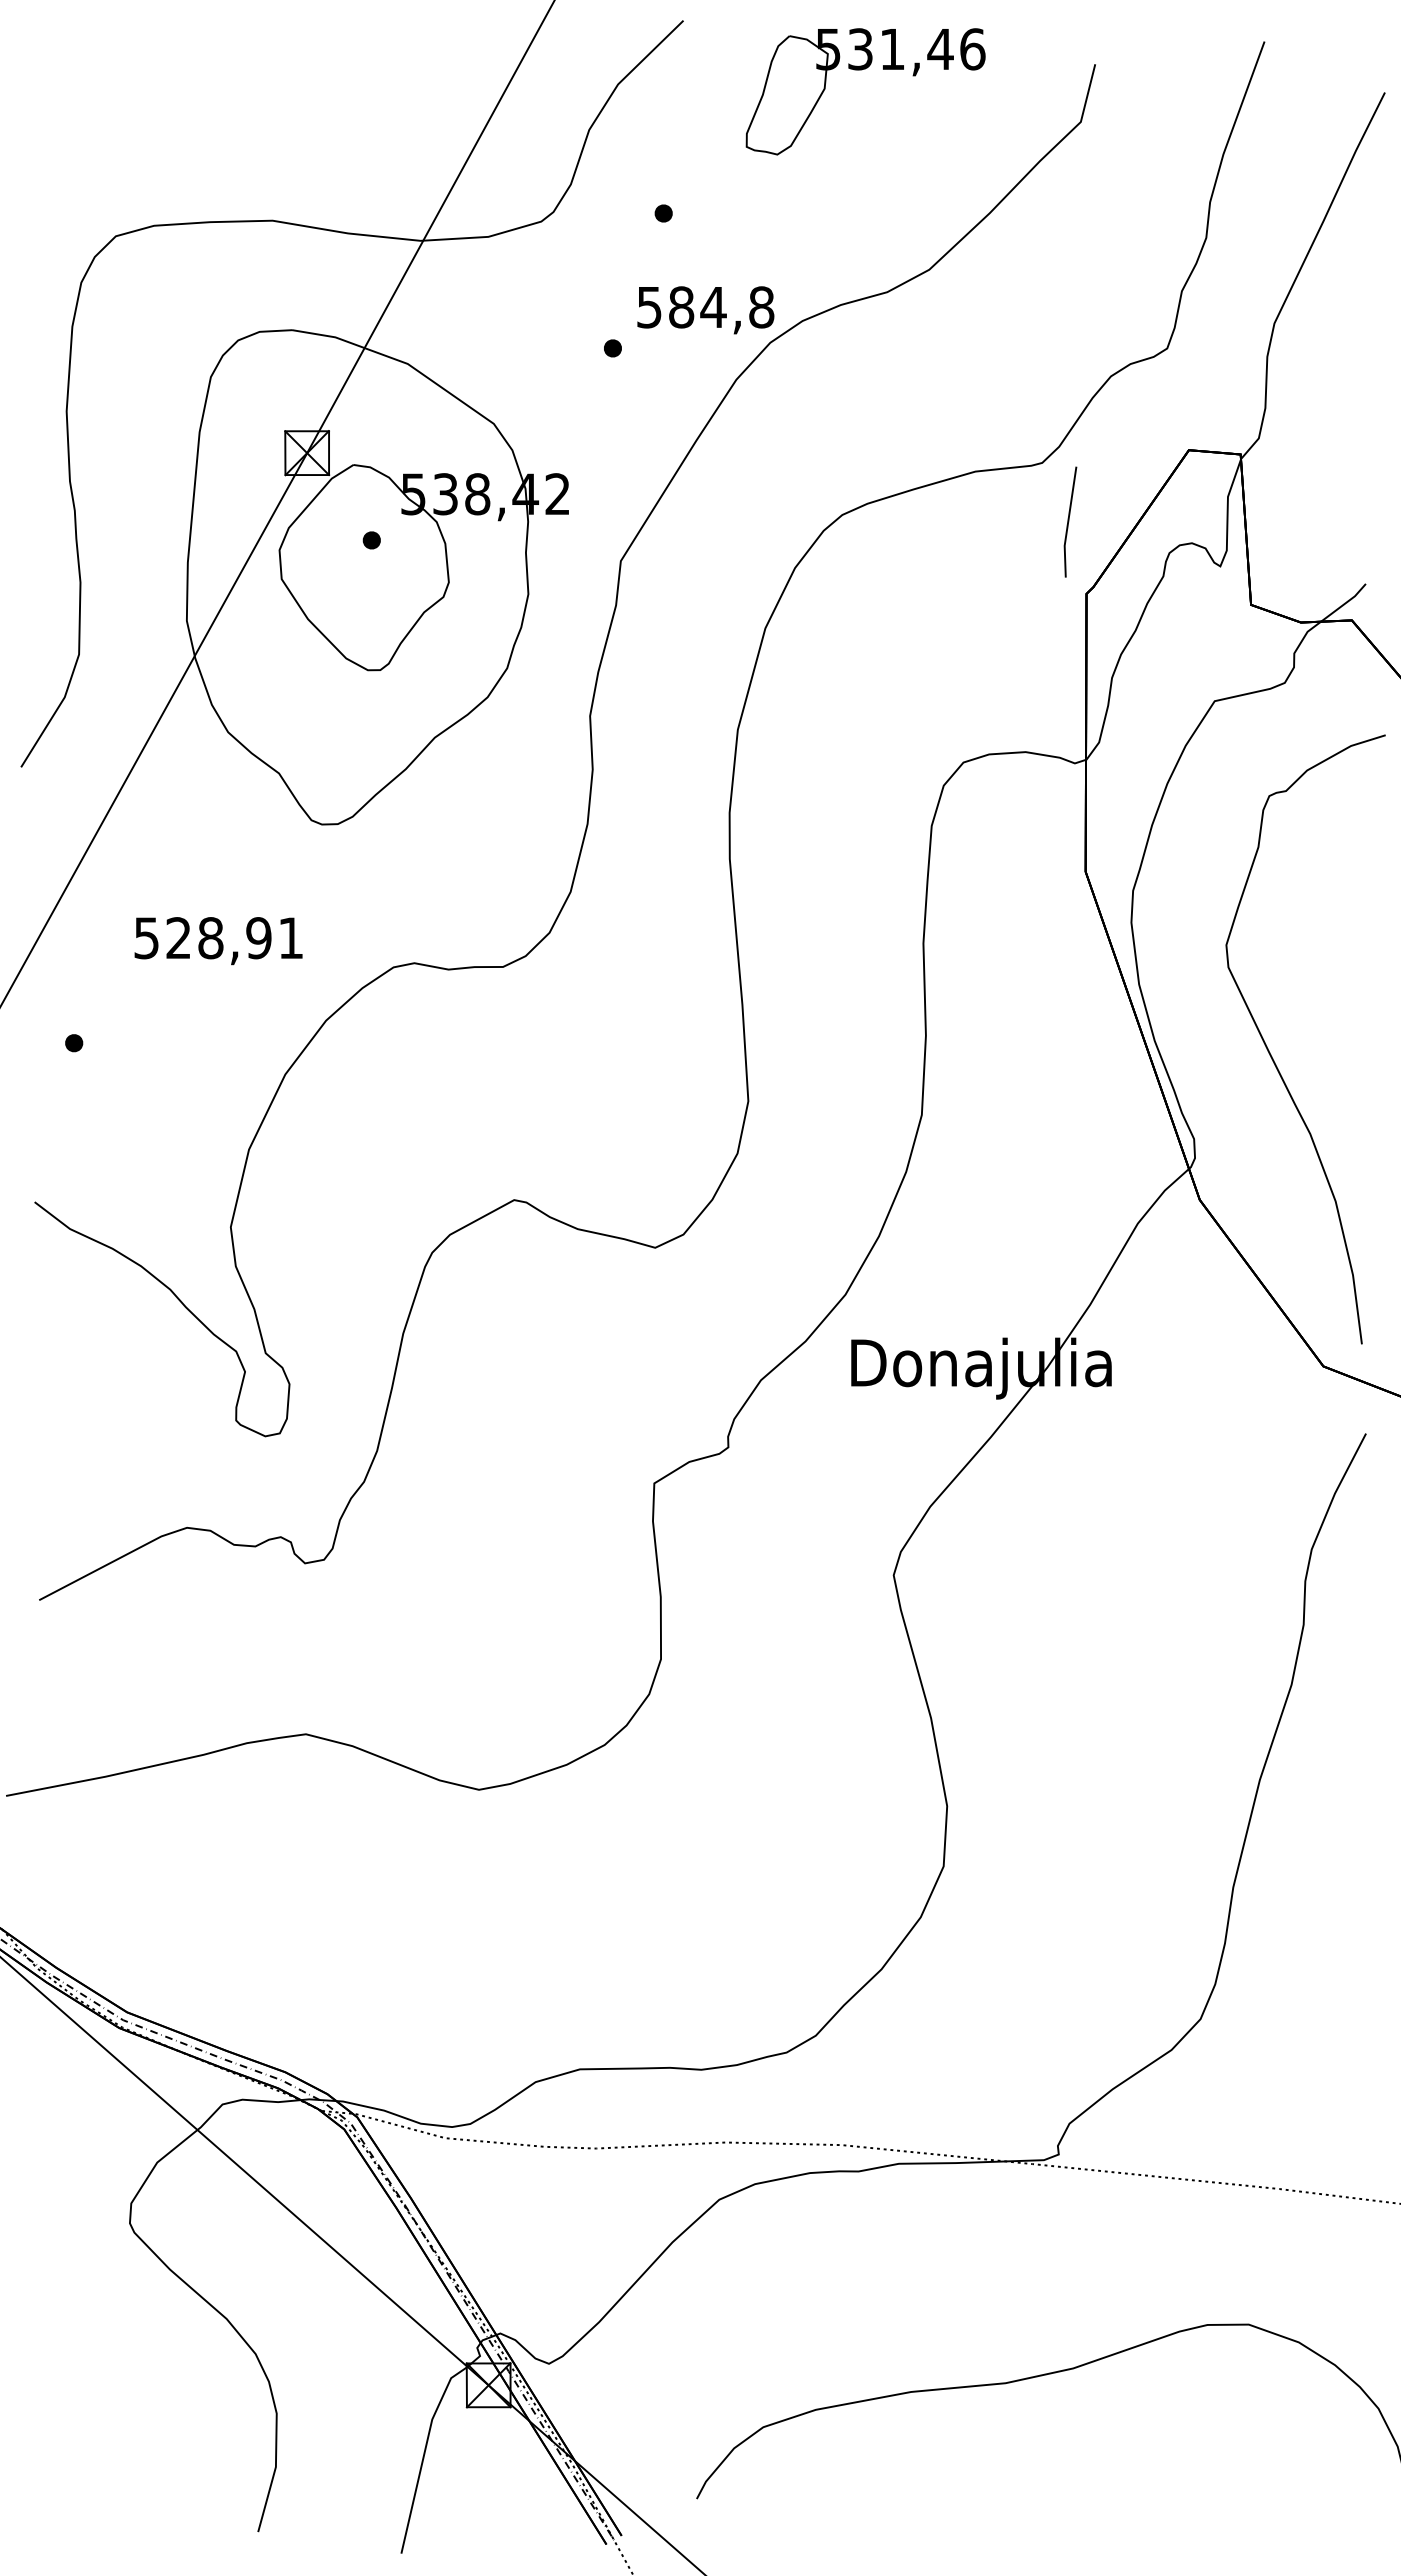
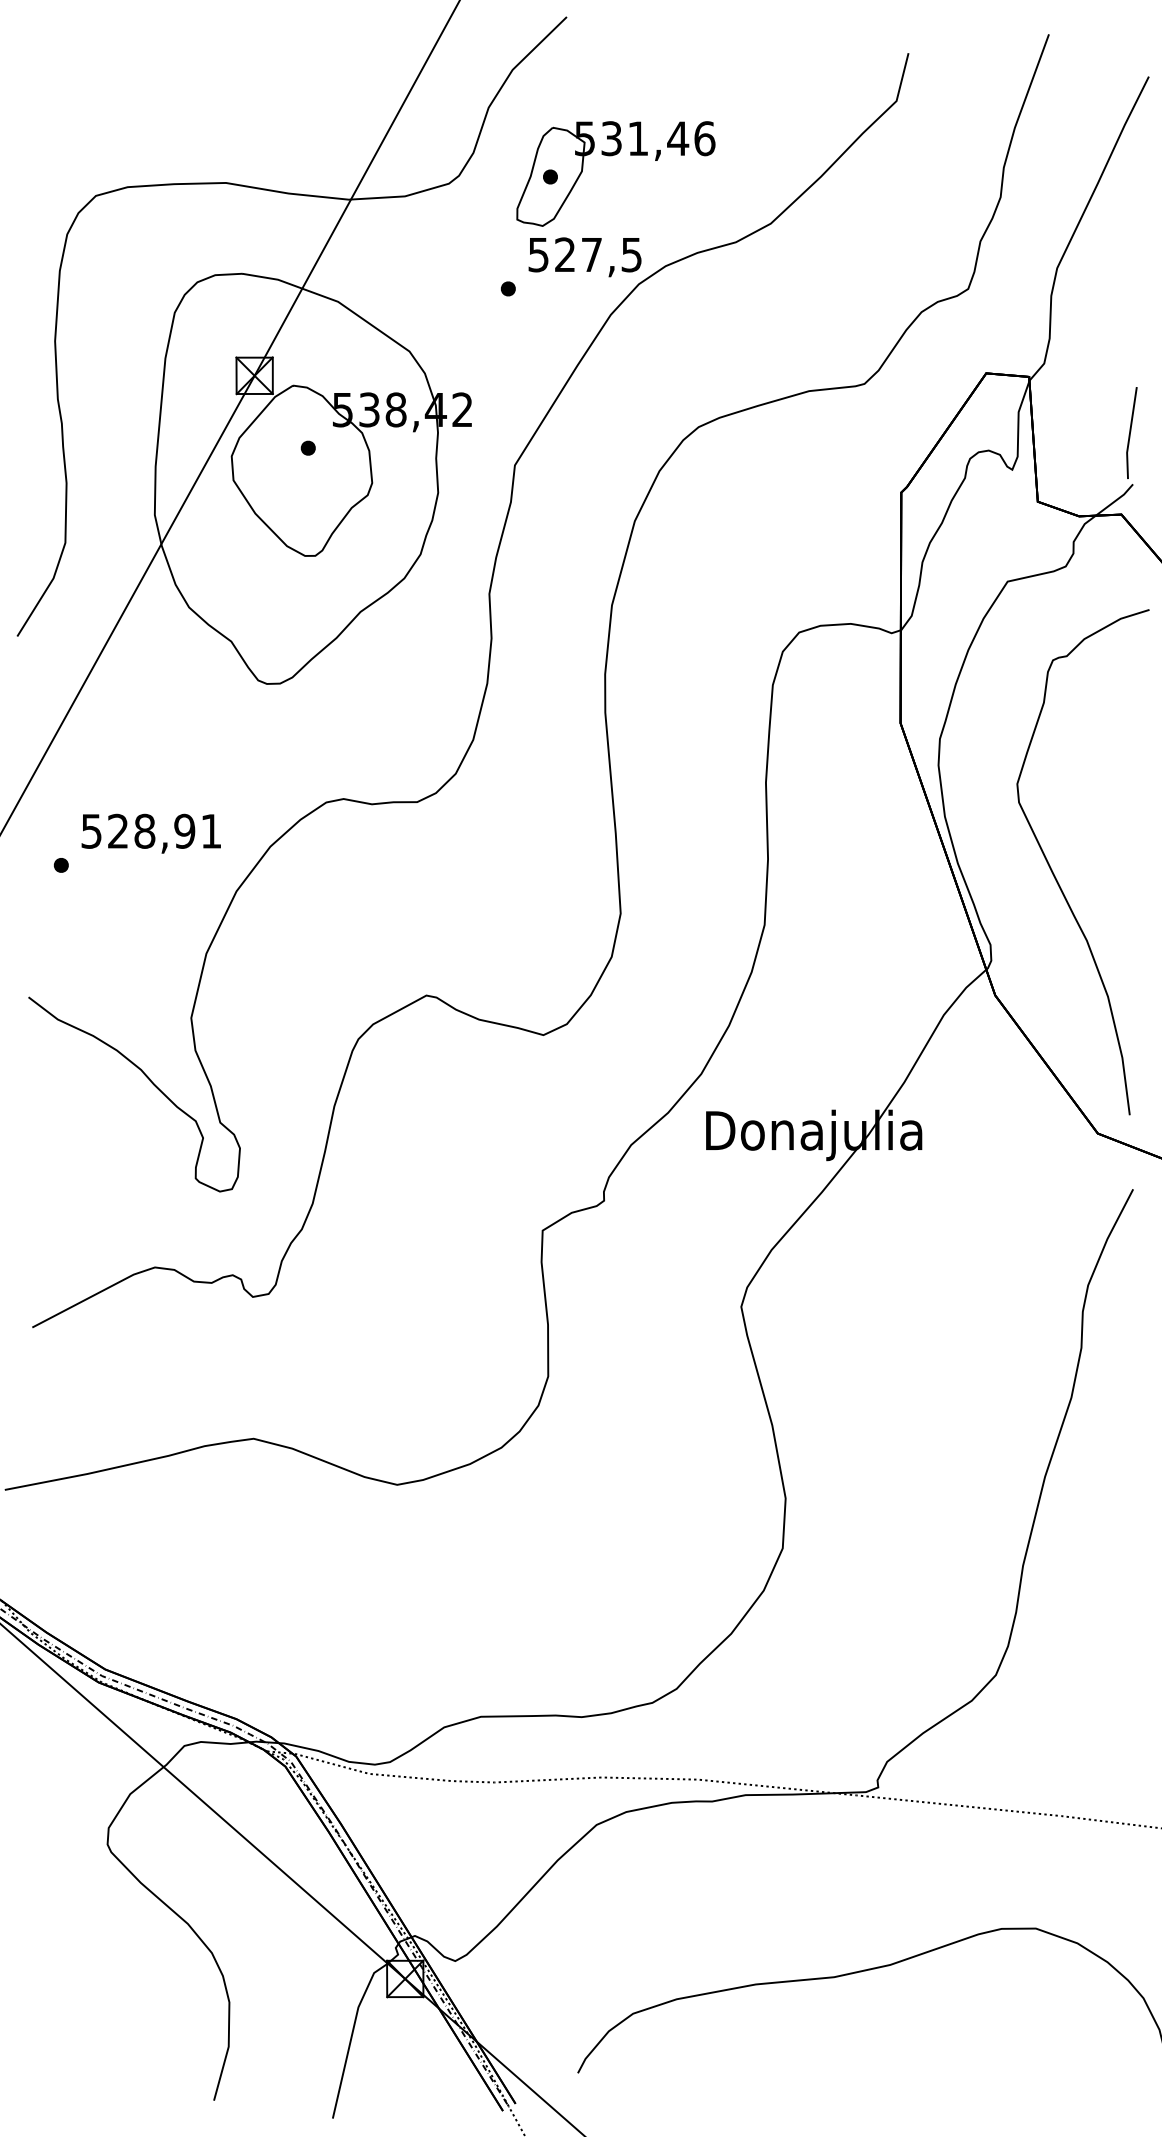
part: (861, 70) -> (612, 156), moved
text: (721, 307) -> (598, 254), 584,8 -> 527,5
line: (1069, 521) -> (1131, 432), moved
text: (218, 941) -> (151, 834), moved

